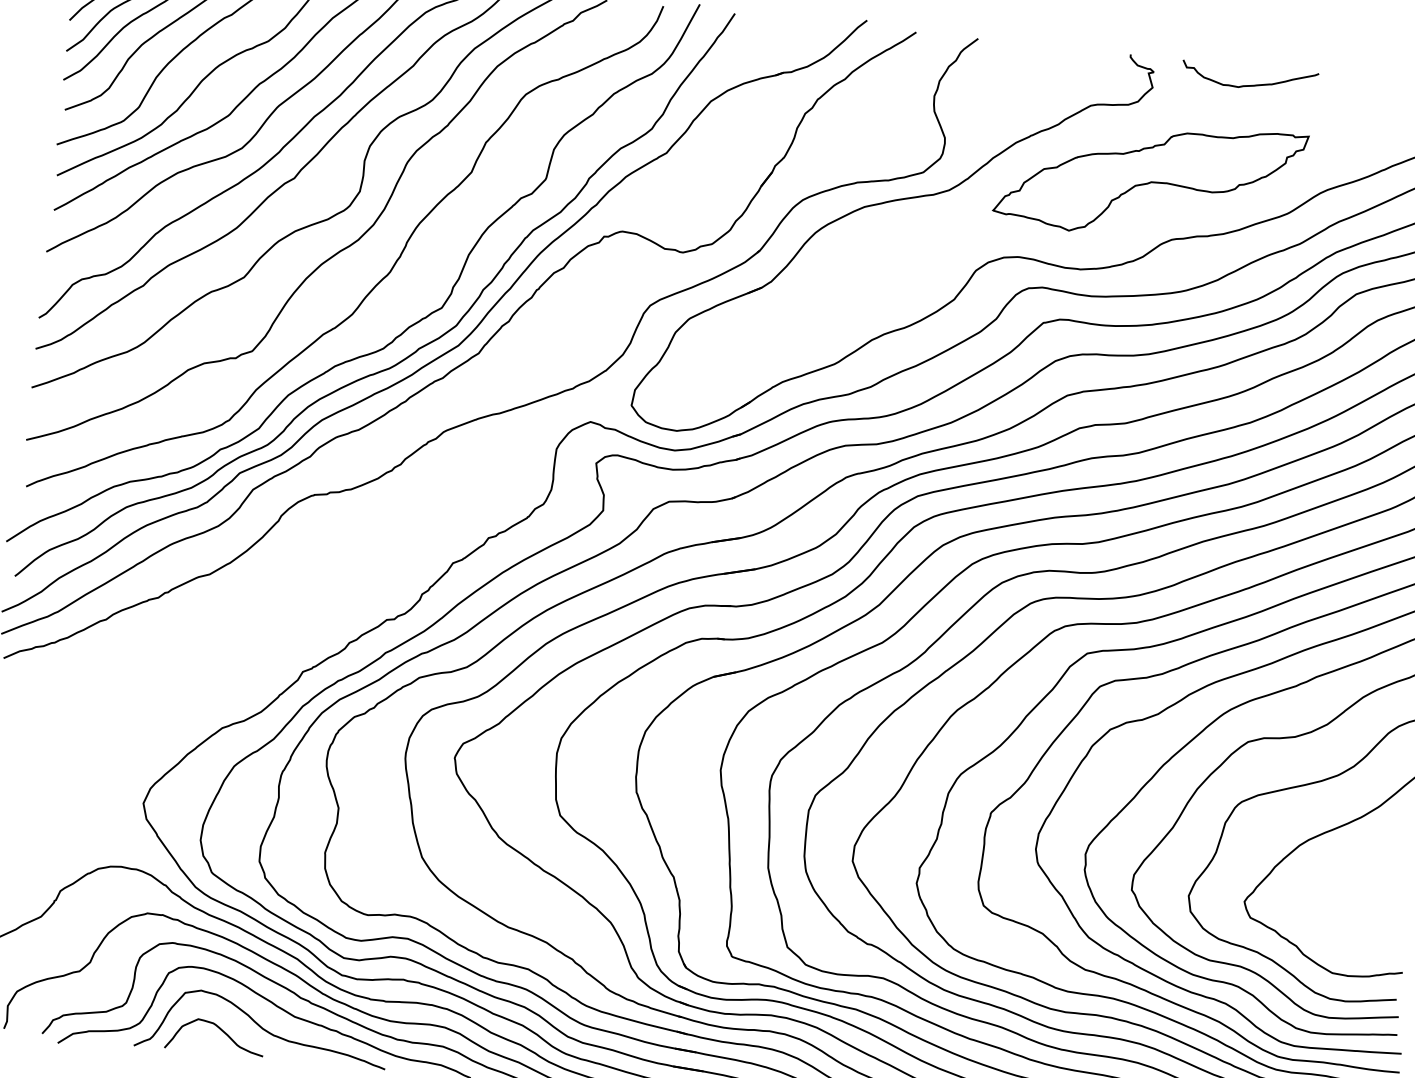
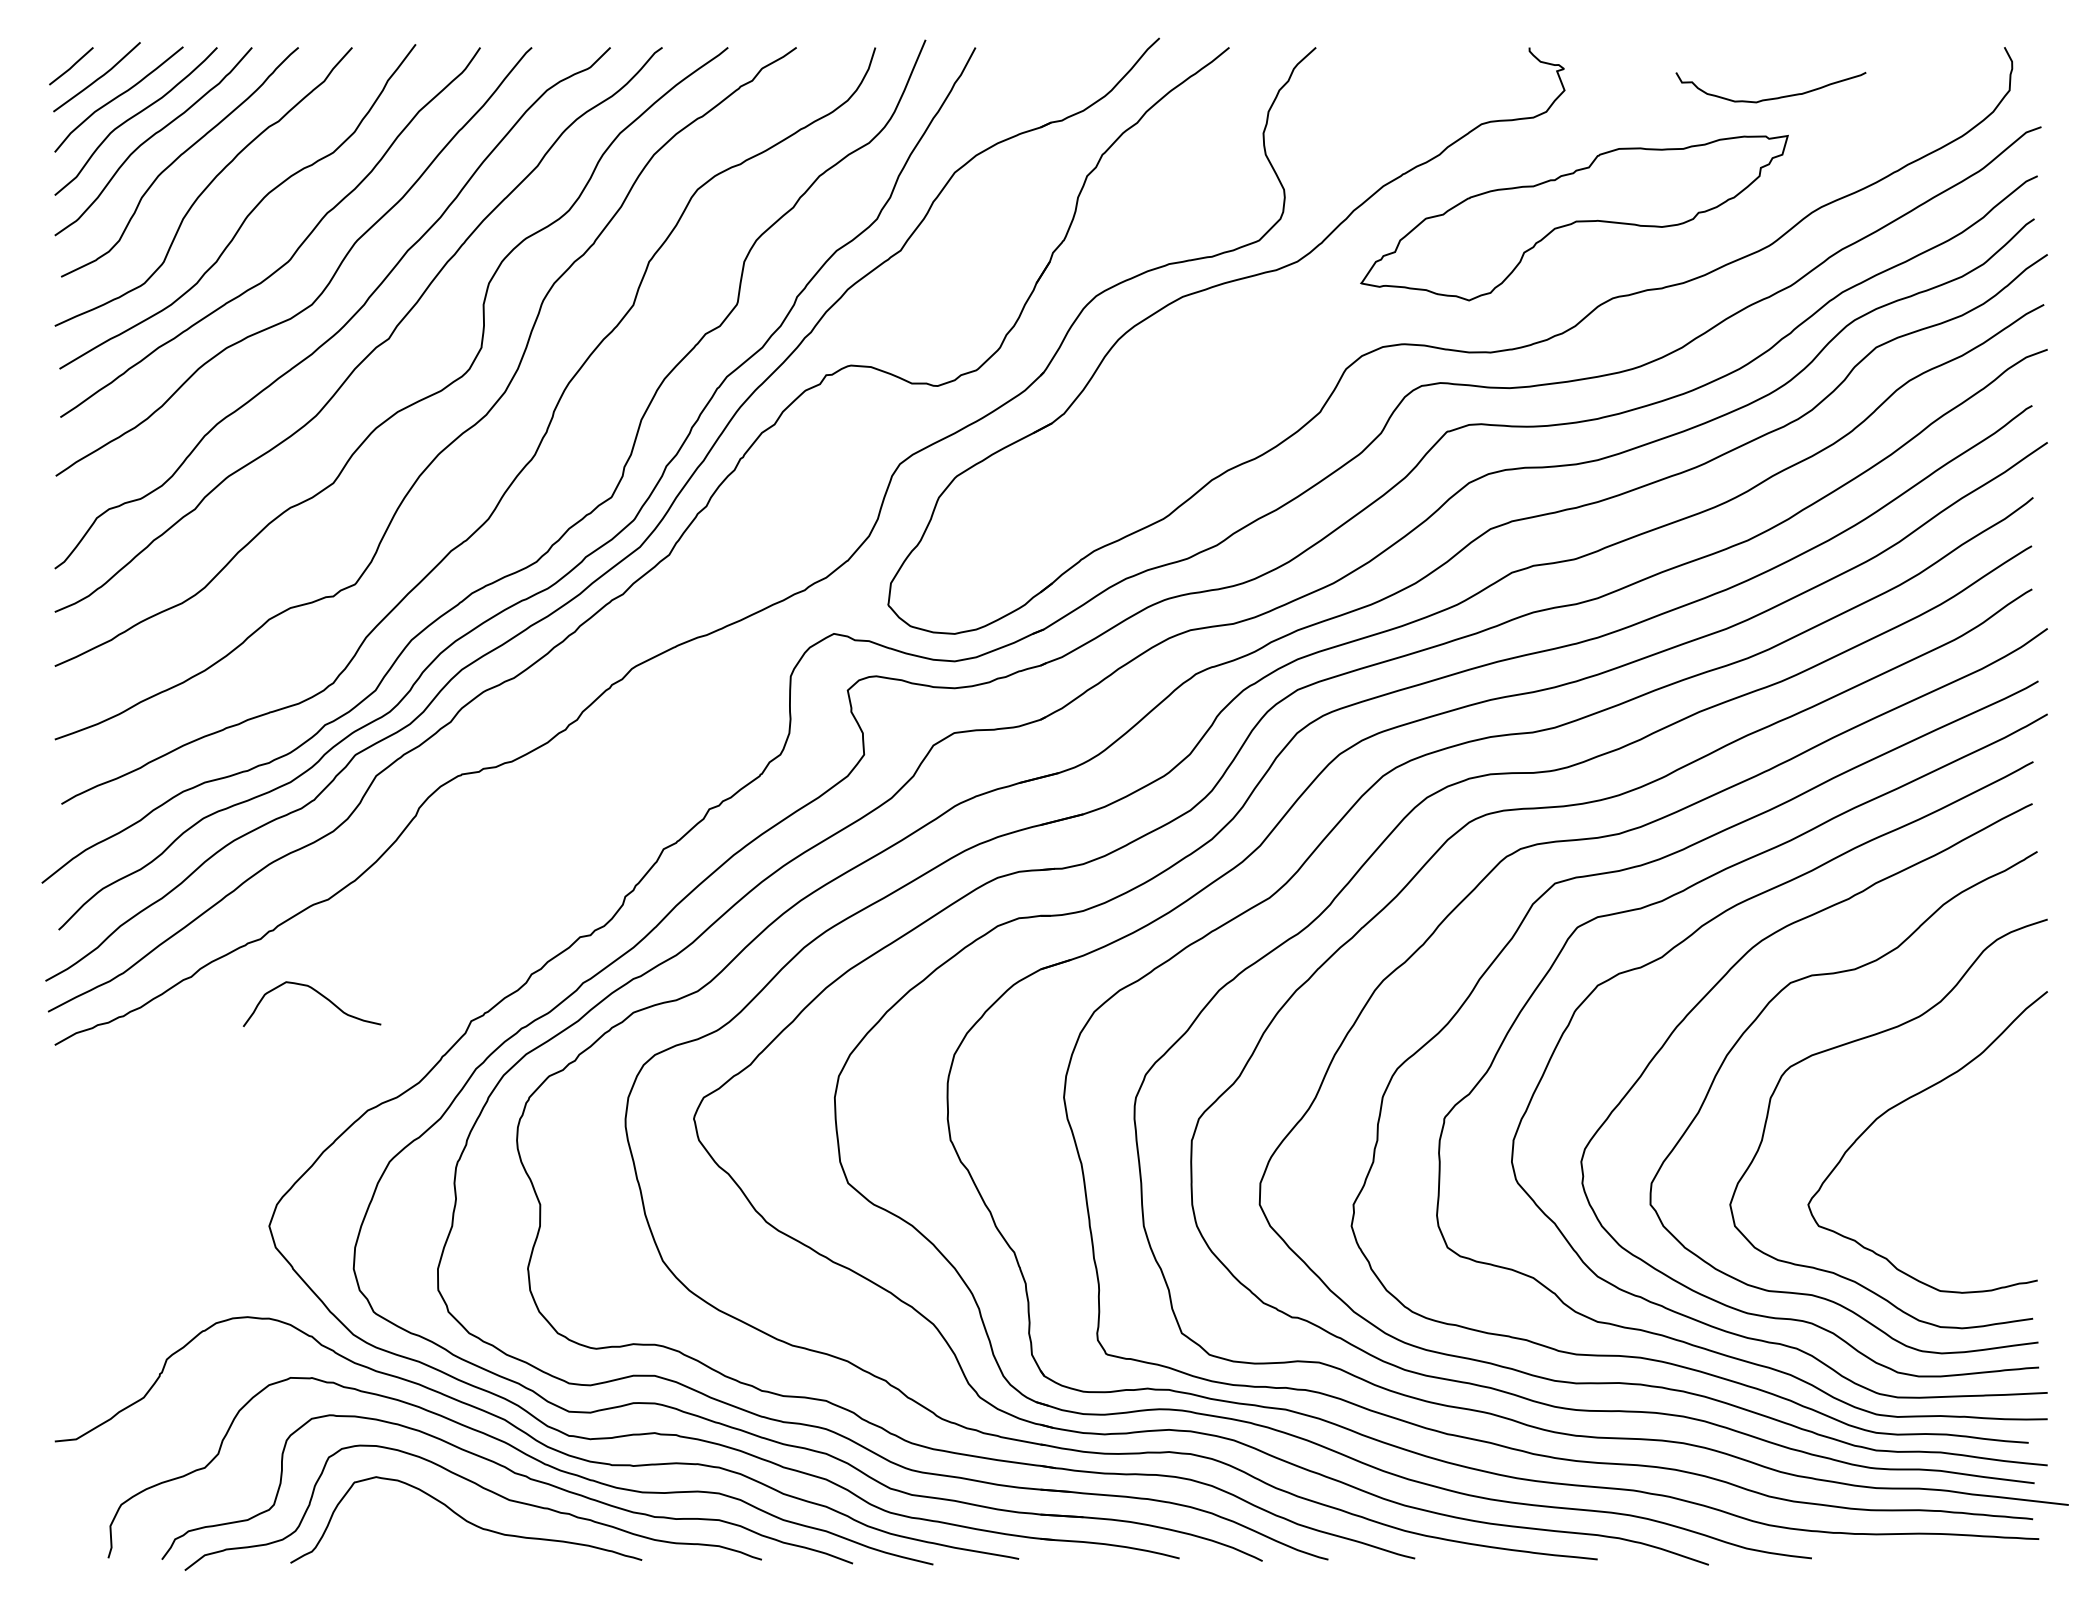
curve: (1251, 84) -> (1774, 97), moved
curve: (219, 1029) -> (317, 993), moved

